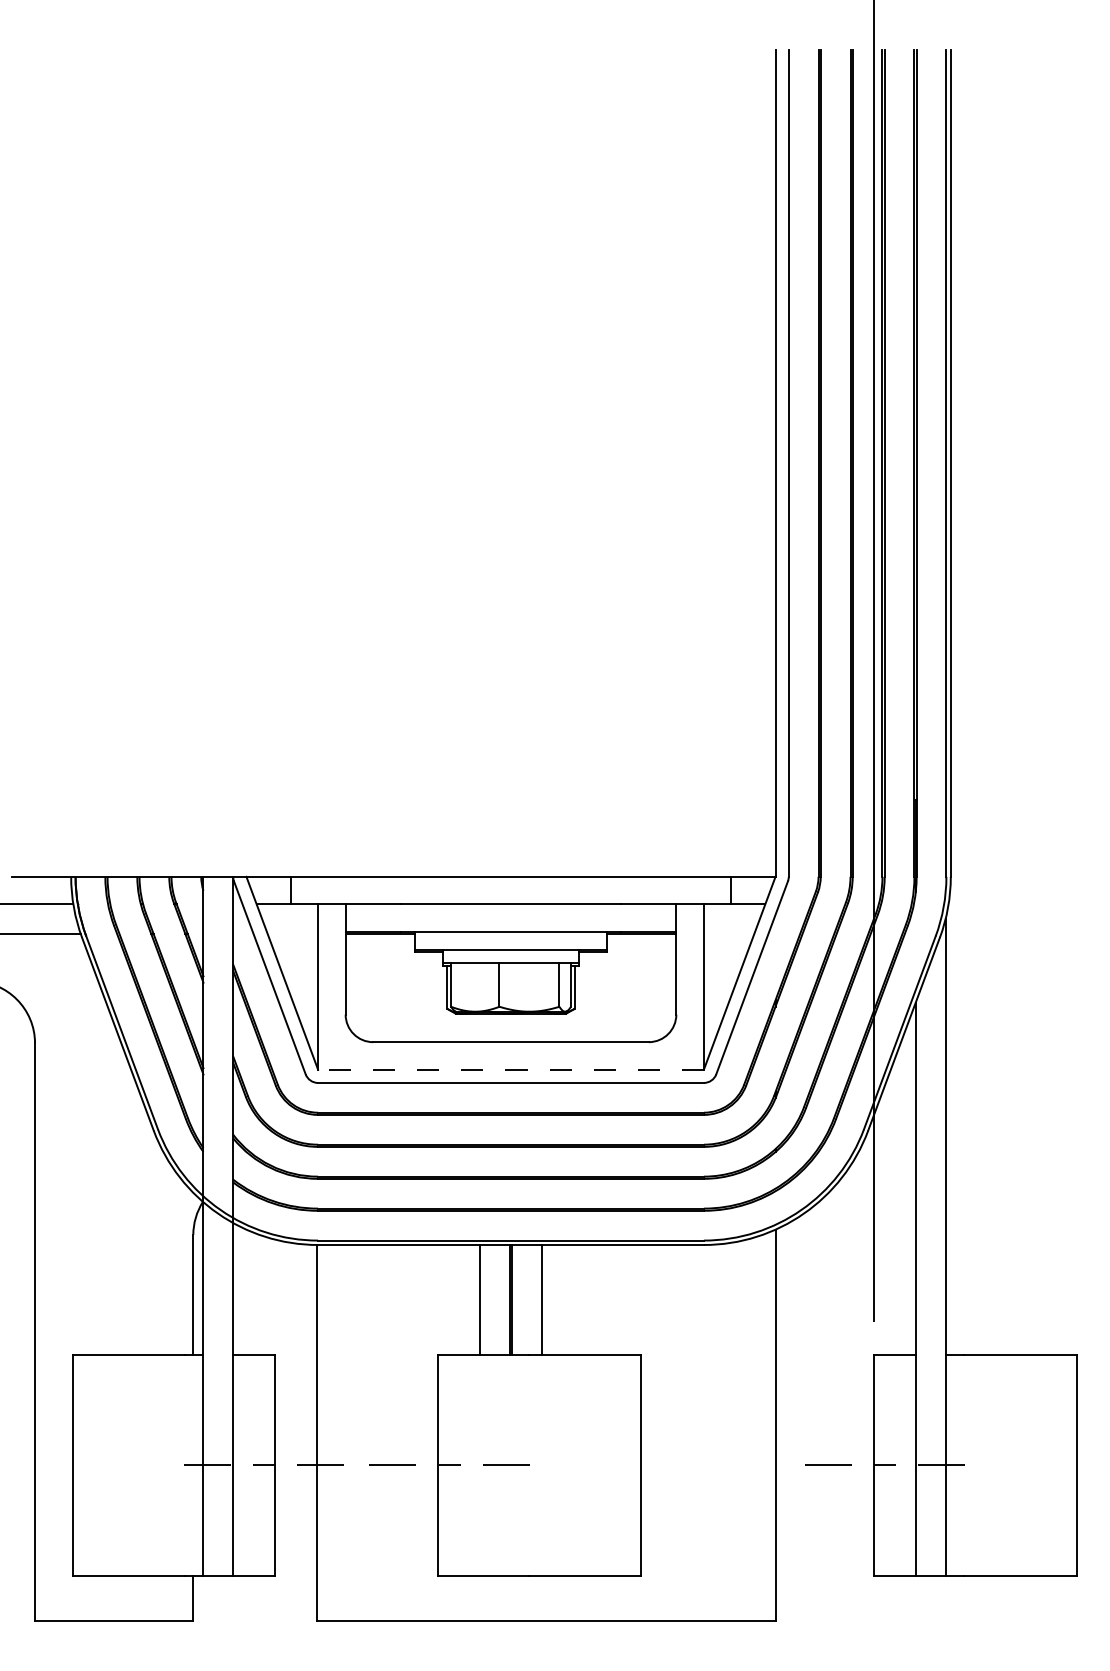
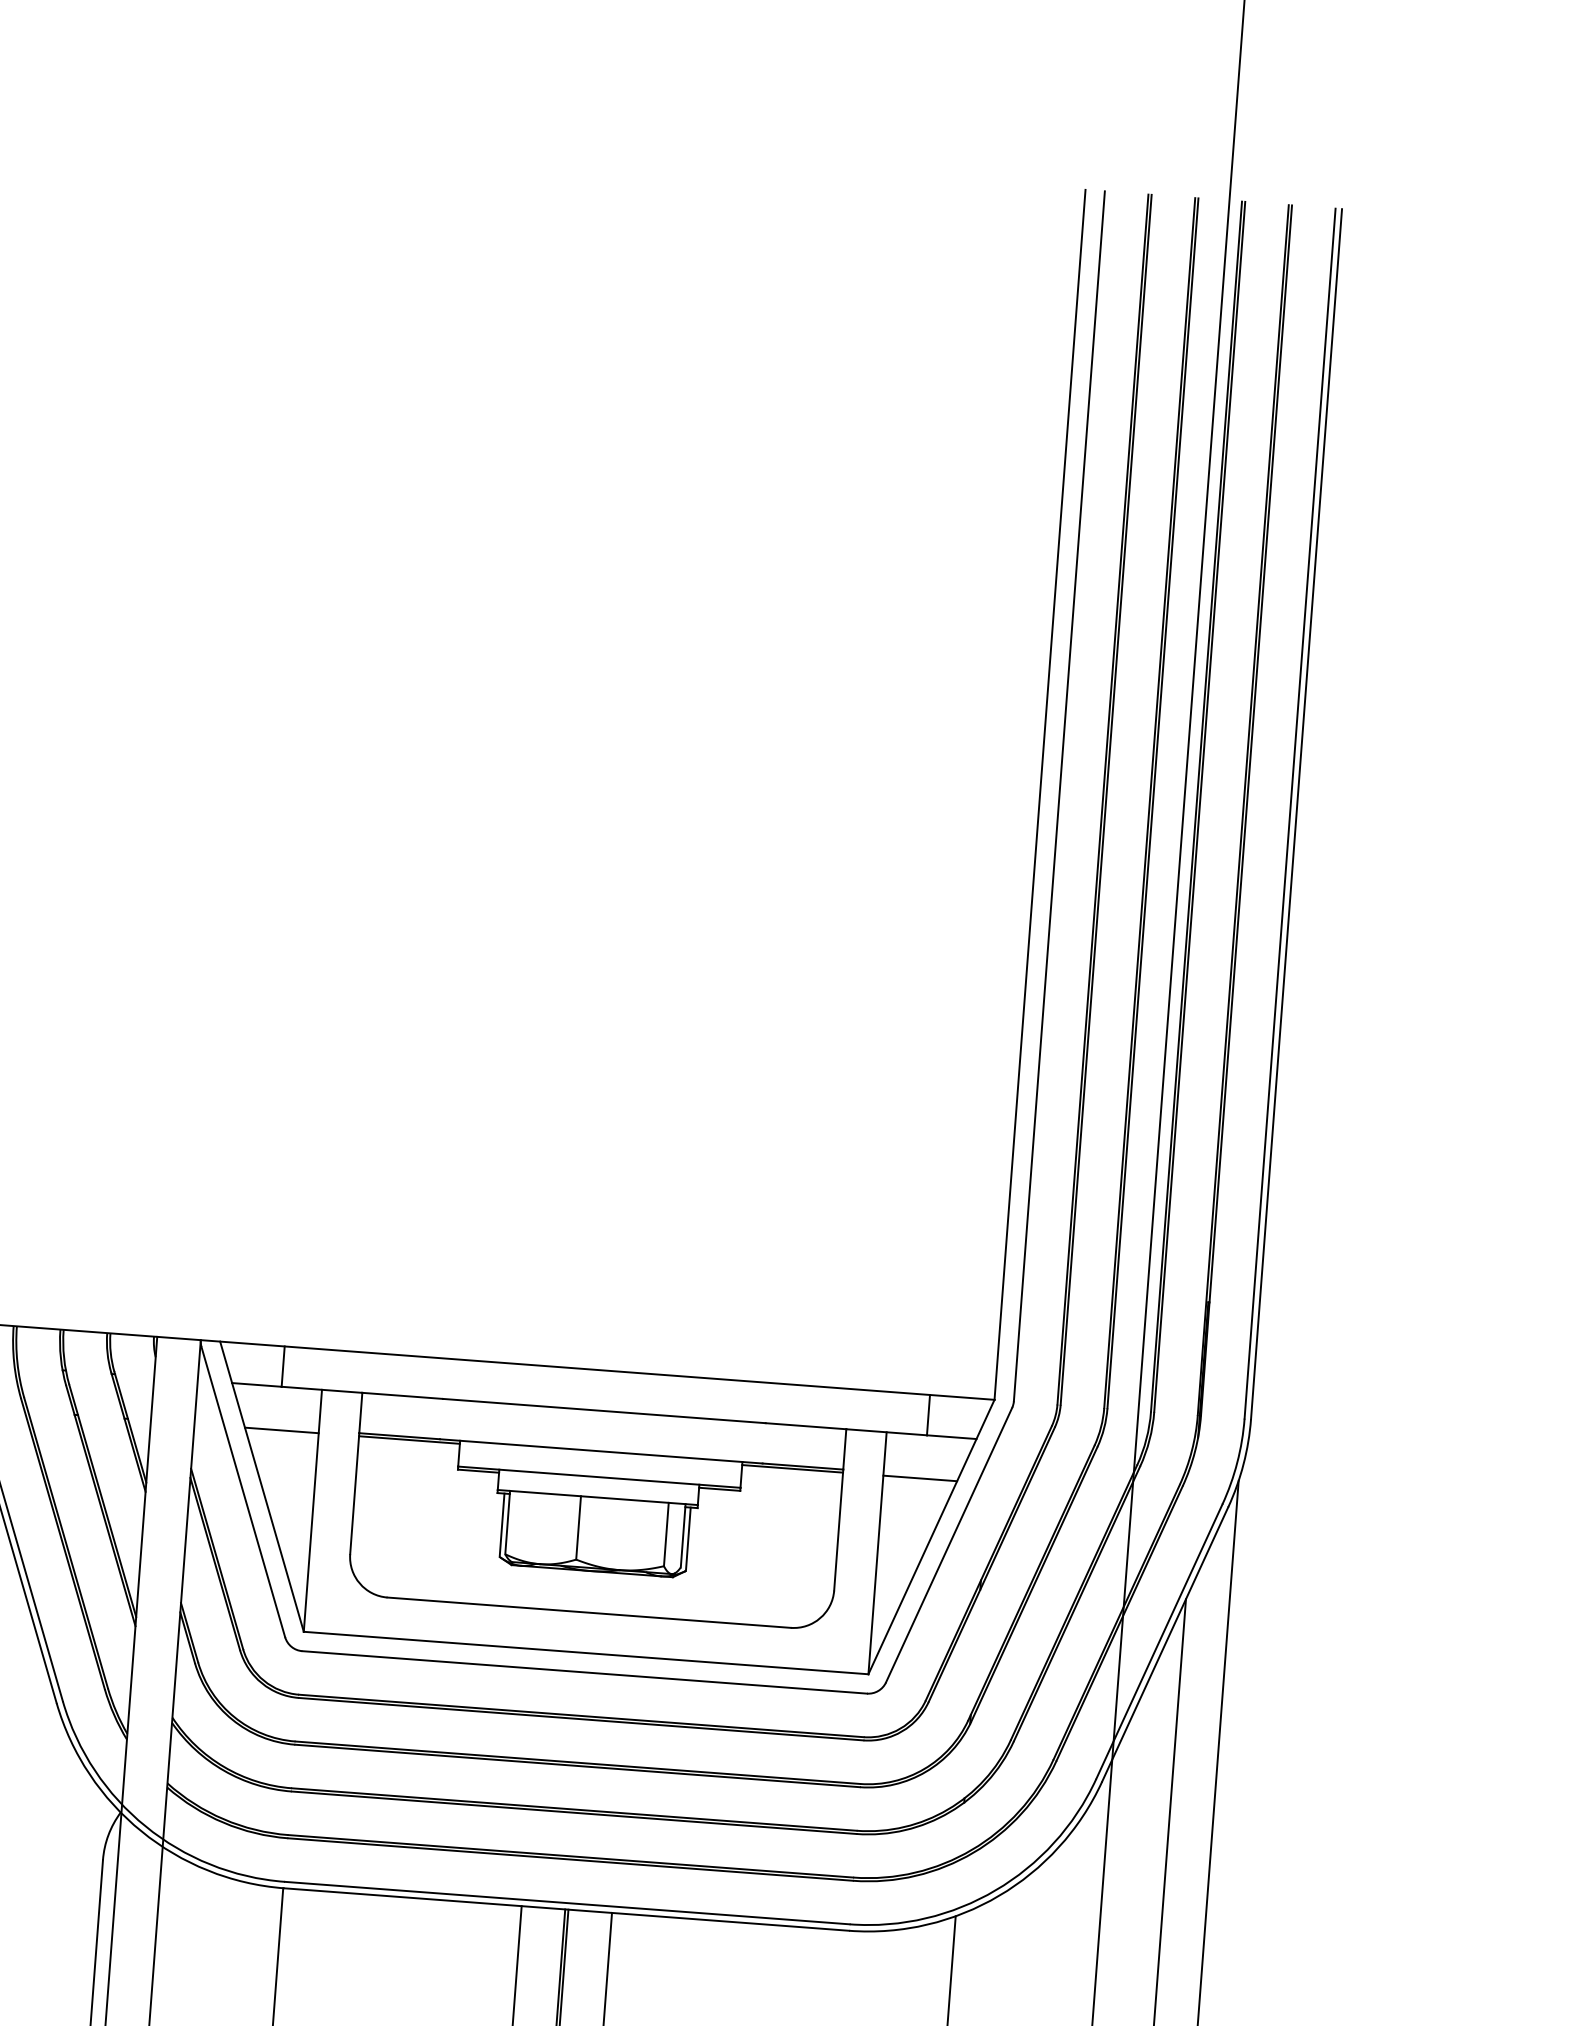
line: (292, 934) -> (281, 1431), added
line: (728, 934) -> (919, 1479), added
line: (511, 1069) -> (586, 1652), dashed -> solid

